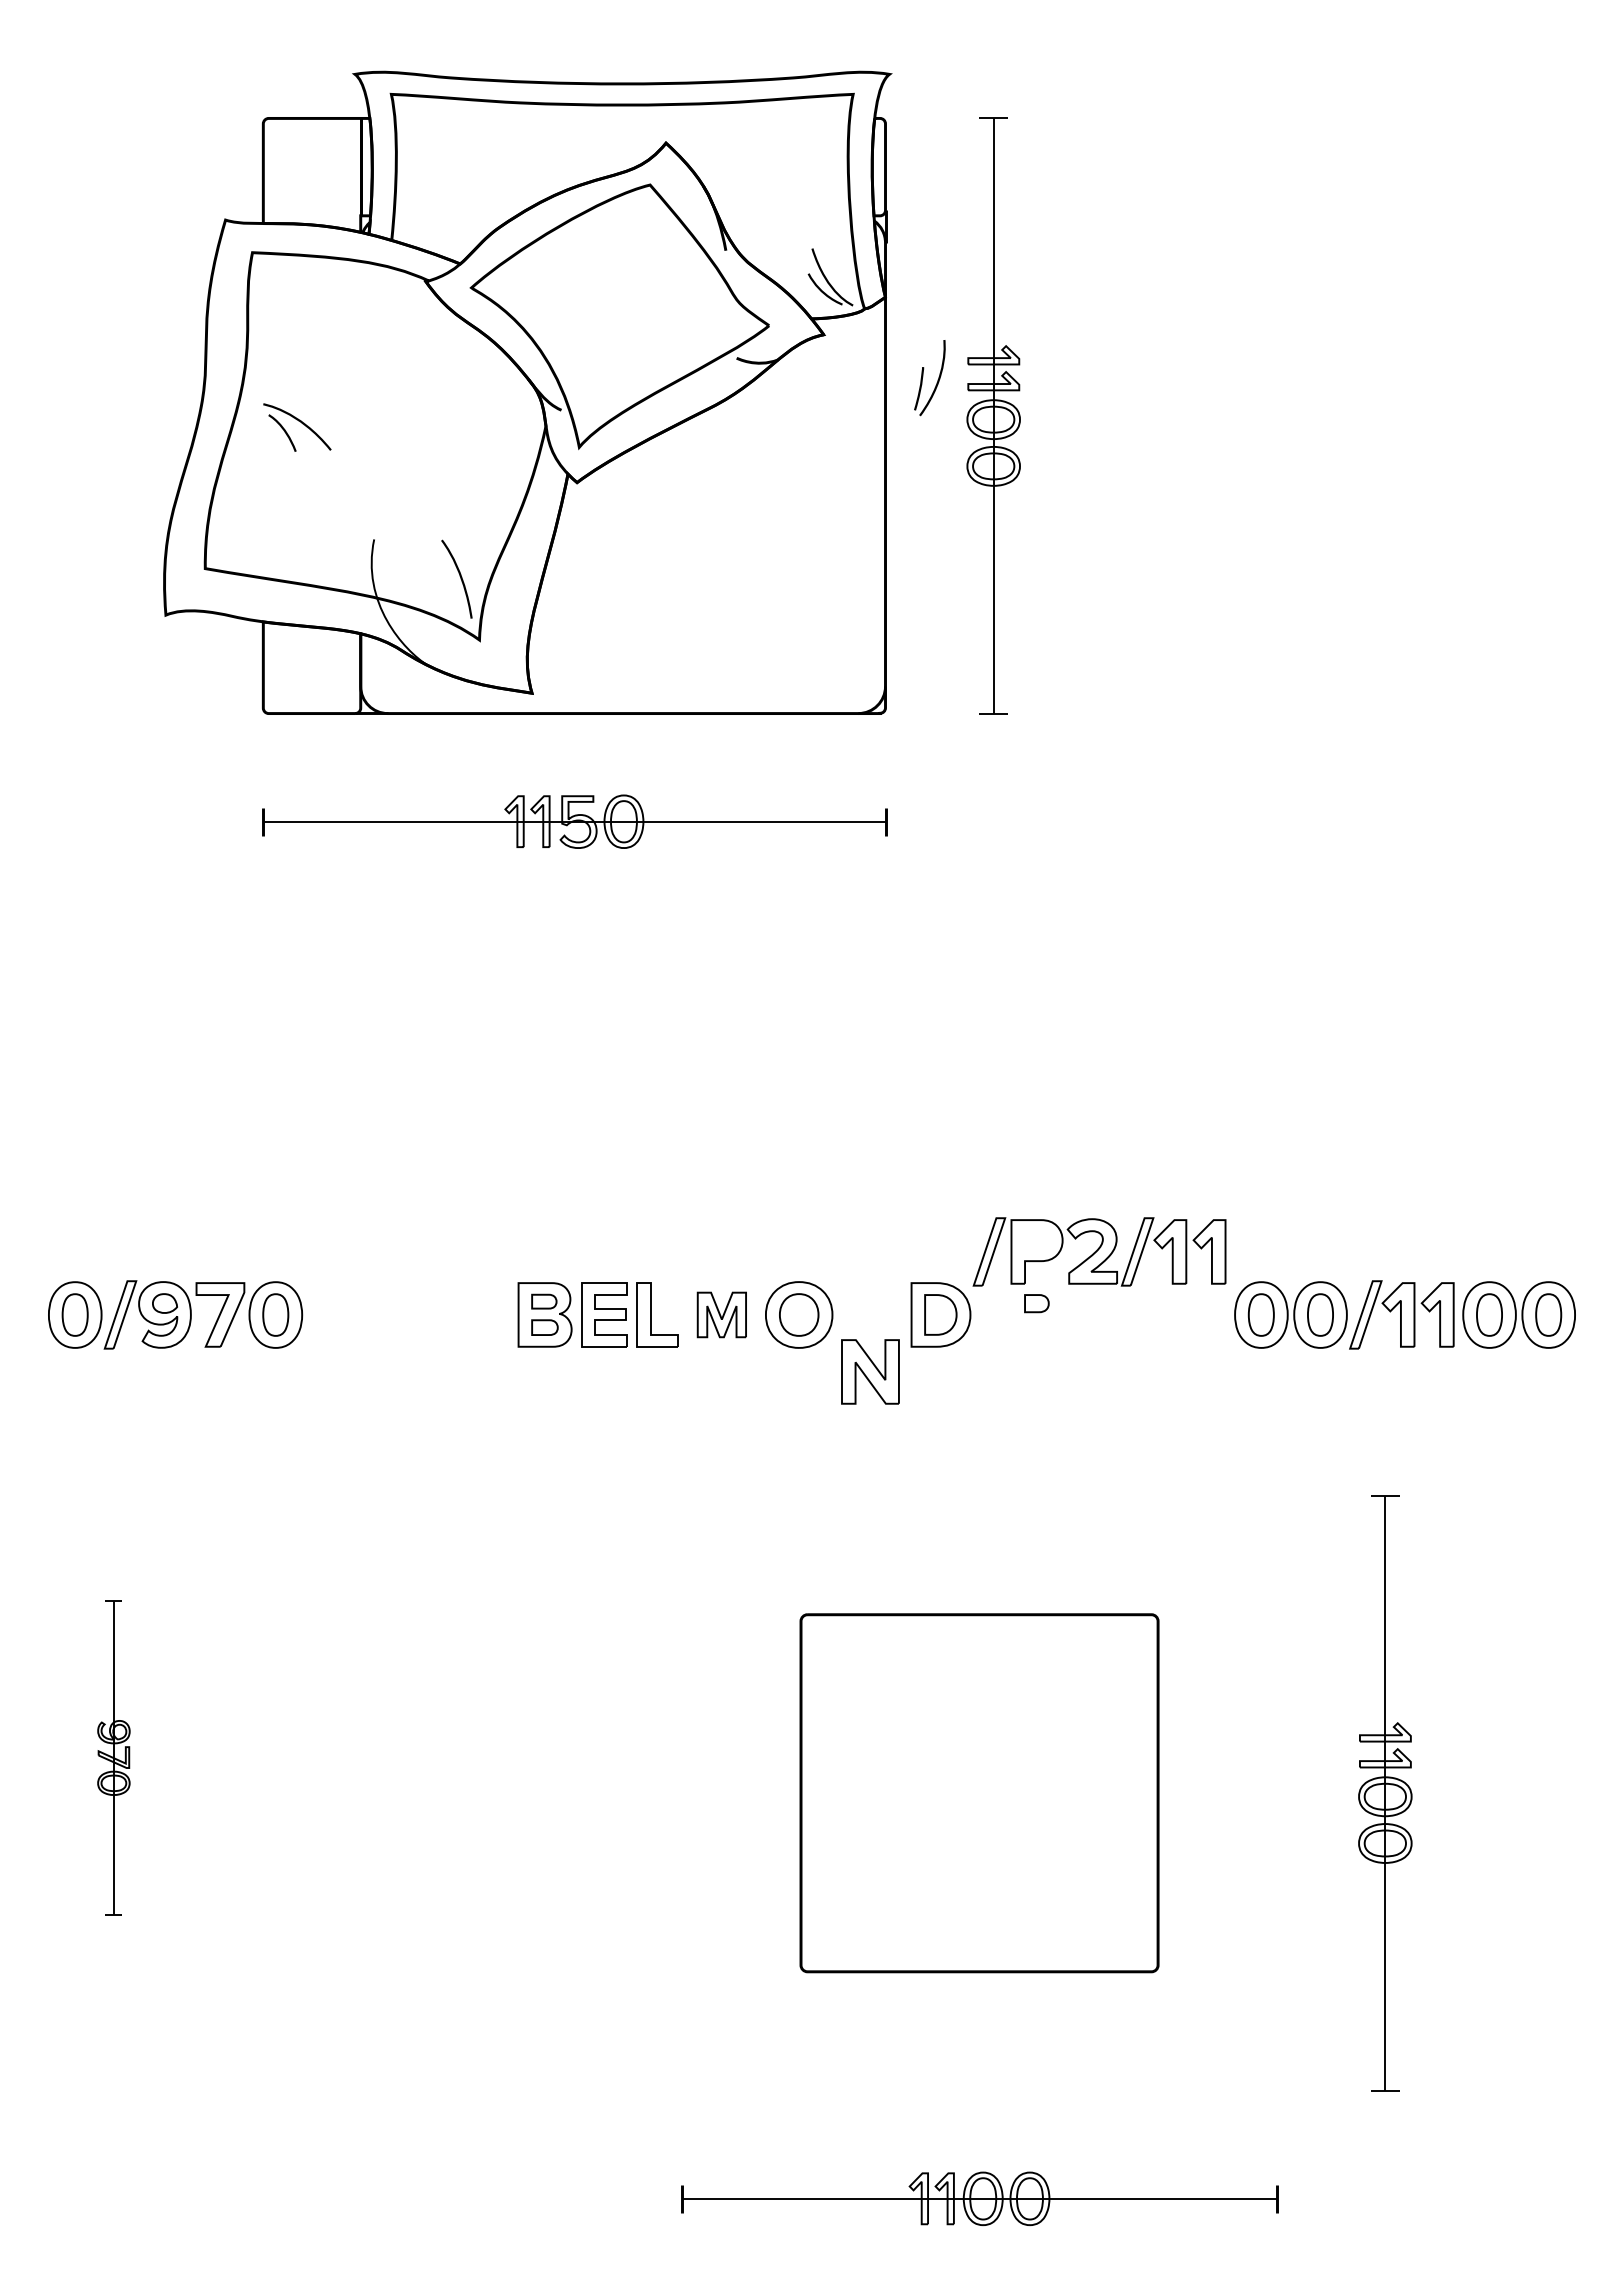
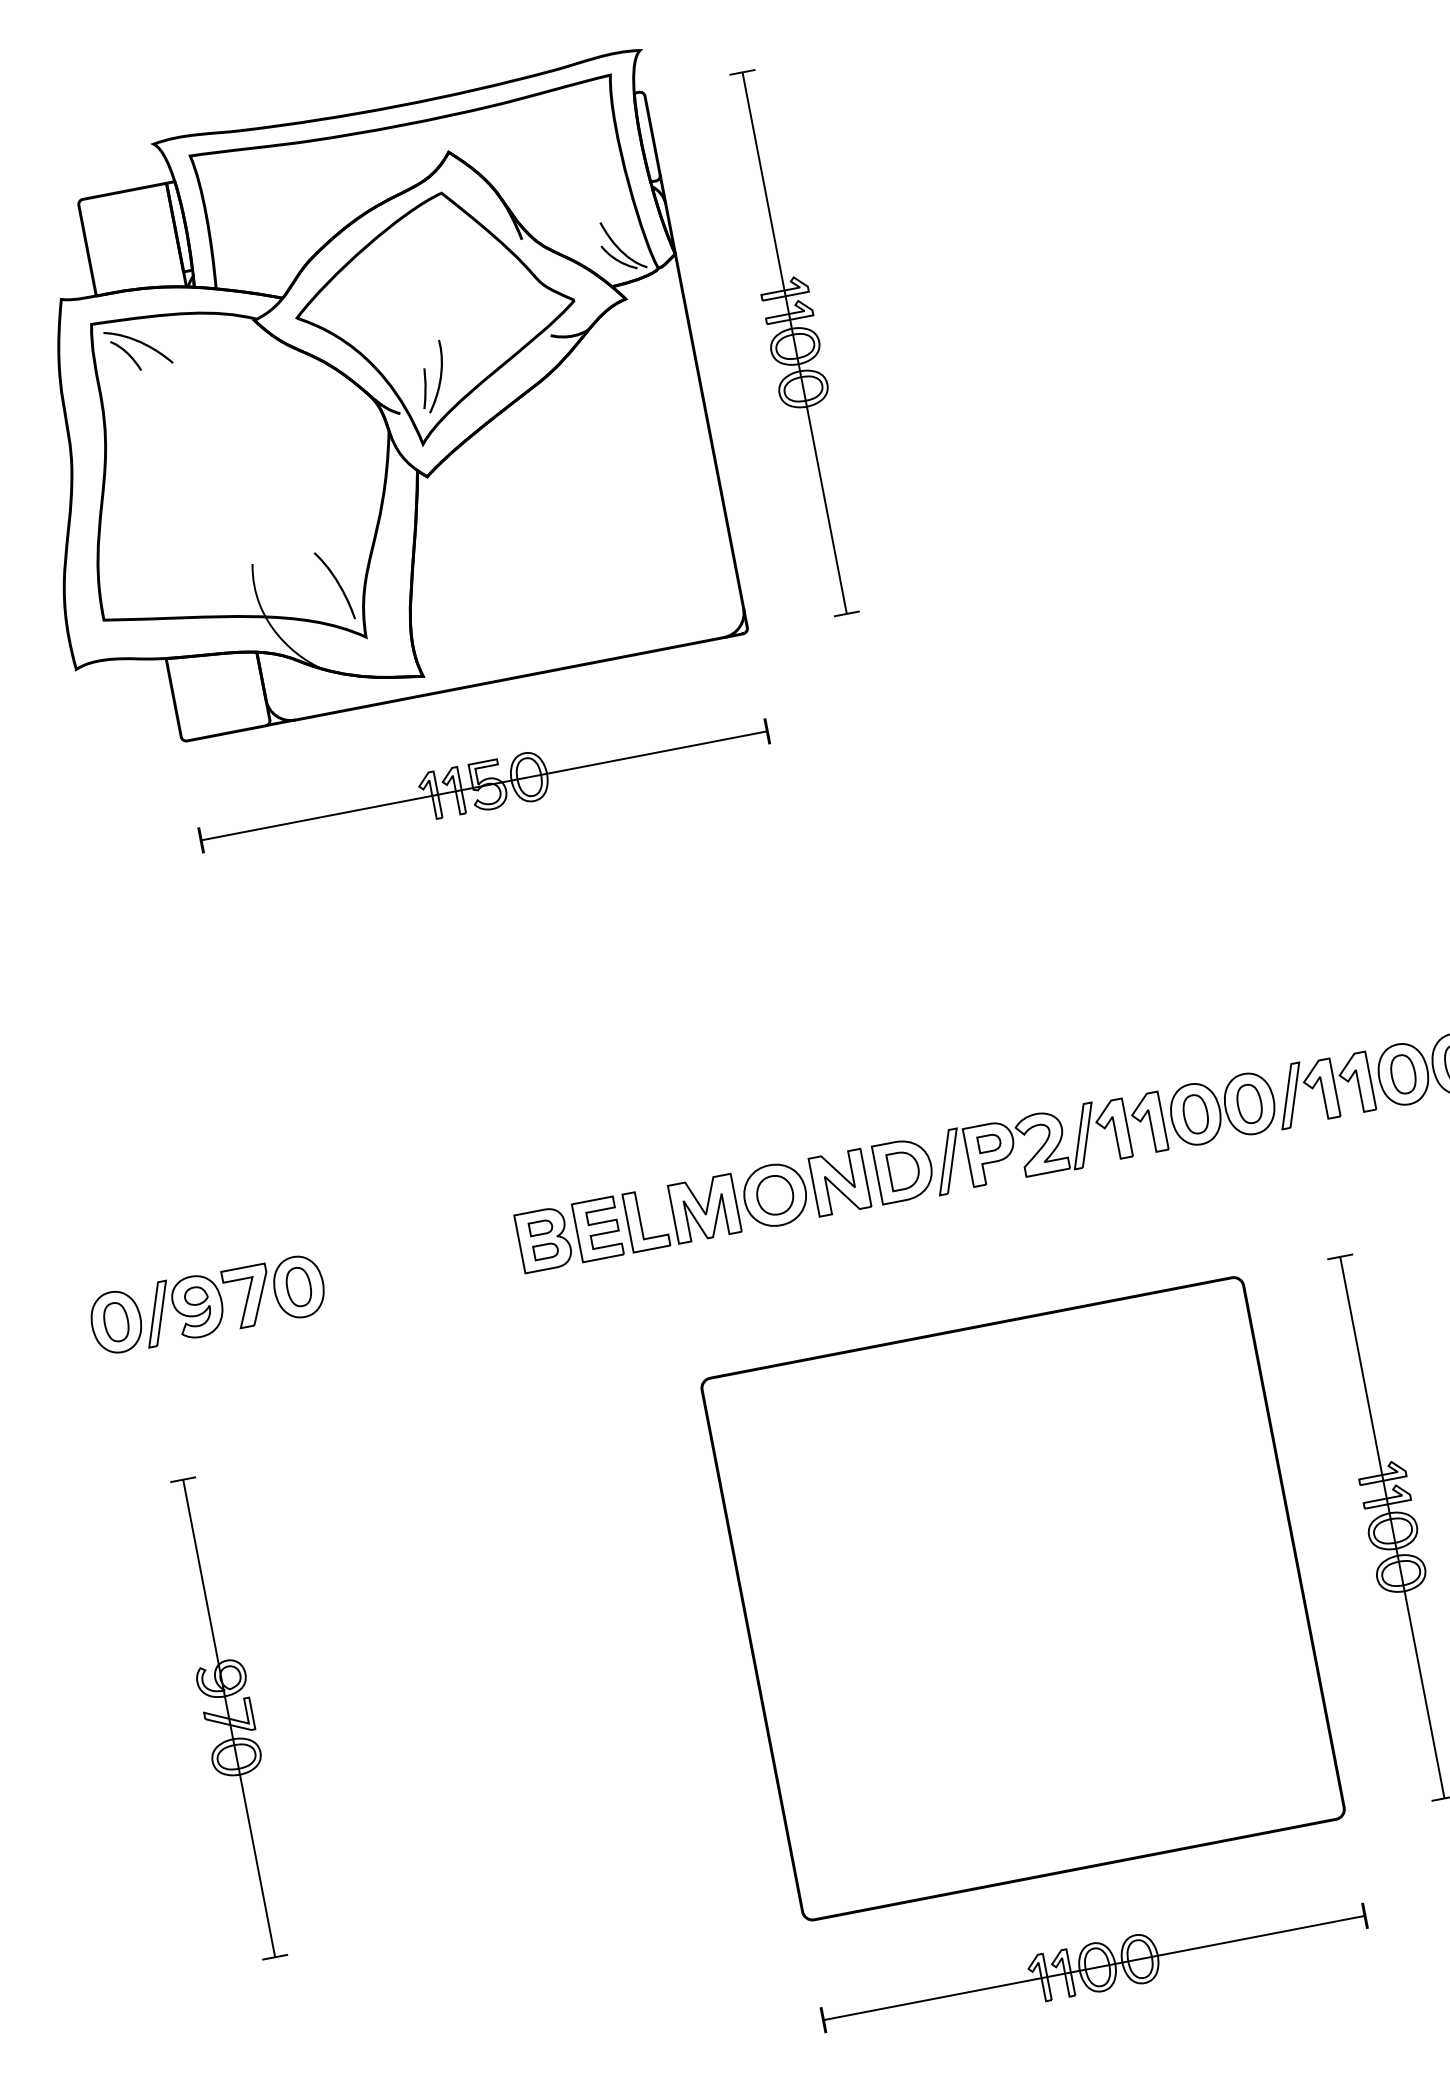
part: (923, 377) -> (426, 377), moved
part: (297, 427) -> (138, 348), moved
part: (1099, 1251) -> (1048, 1142), moved
part: (721, 1314) -> (704, 1208), size x1.43
part: (870, 1371) -> (840, 1182), moved
part: (113, 1757) -> (228, 1718), size x1.67
part: (979, 1793) -> (1023, 1599), size x1.67

